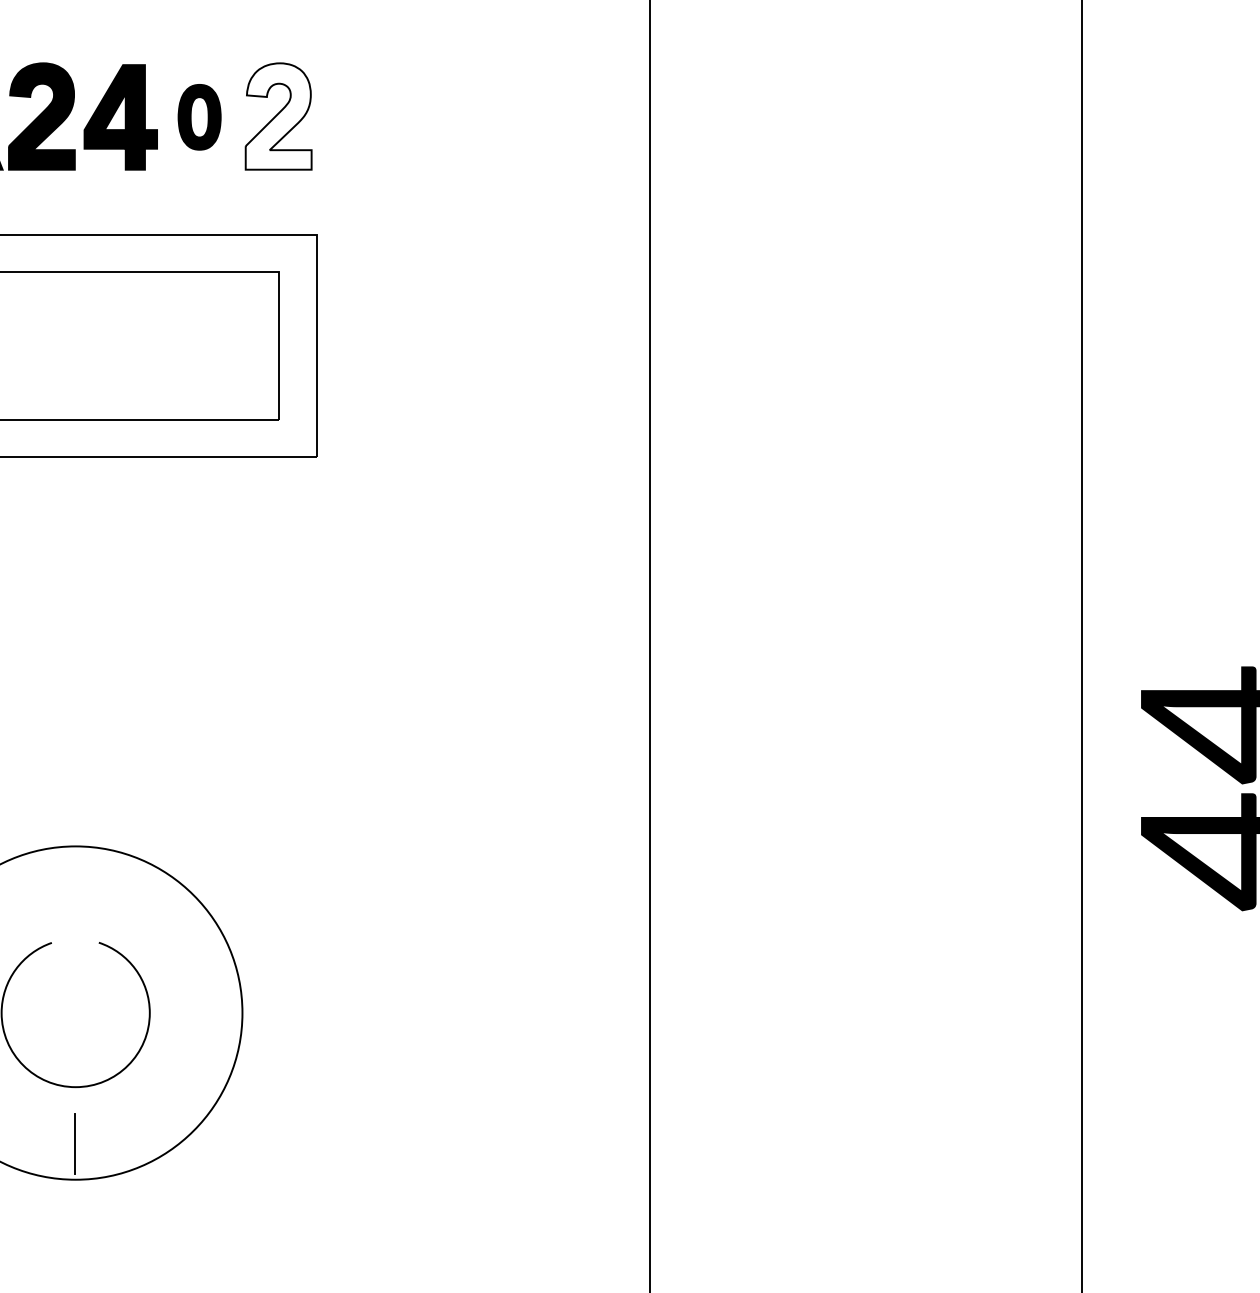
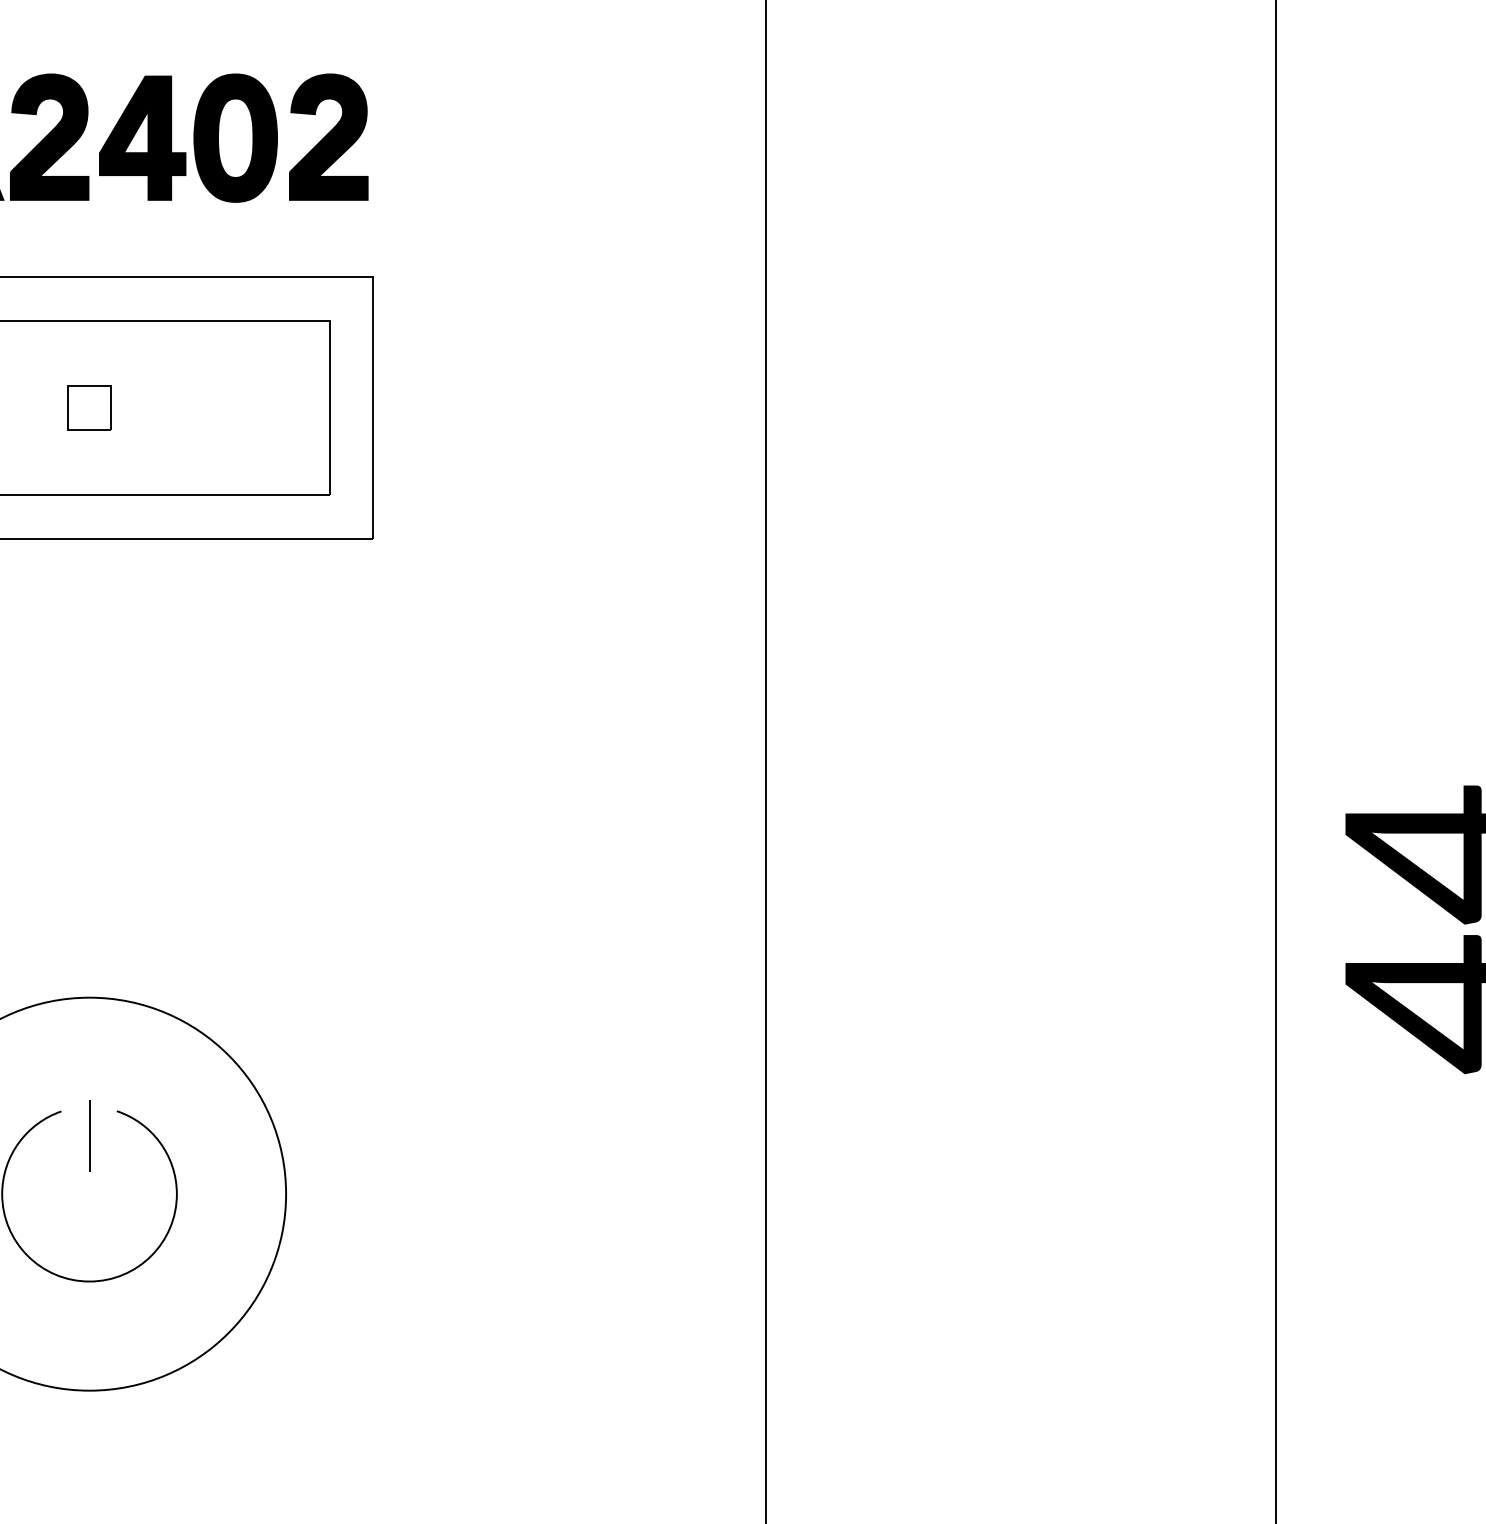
fill: (278, 115) -> (328, 136), added
part: (199, 116) -> (235, 137), size x1.67
part: (75, 345) -> (89, 407), added
line: (74, 1143) -> (89, 1135), moved

